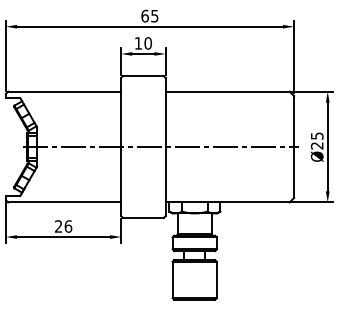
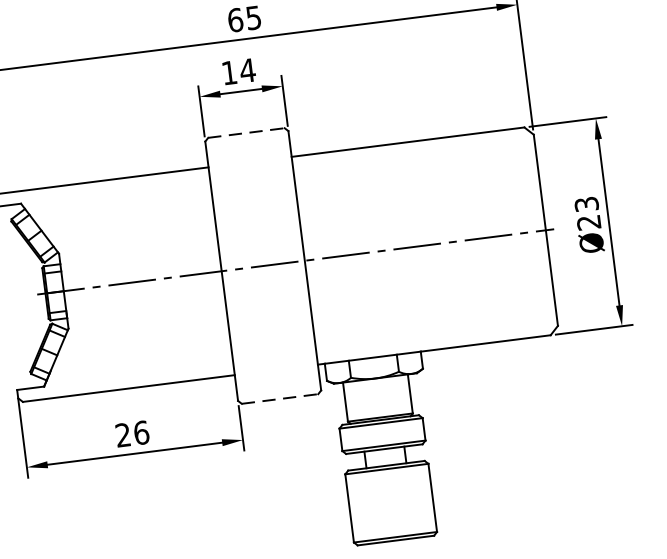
text: (148, 43) -> (248, 70), 10 -> 14
line: (143, 76) -> (246, 133), solid -> dashed
text: (316, 135) -> (585, 203), Ø25 -> Ø23
line: (143, 217) -> (280, 398), solid -> dashed

